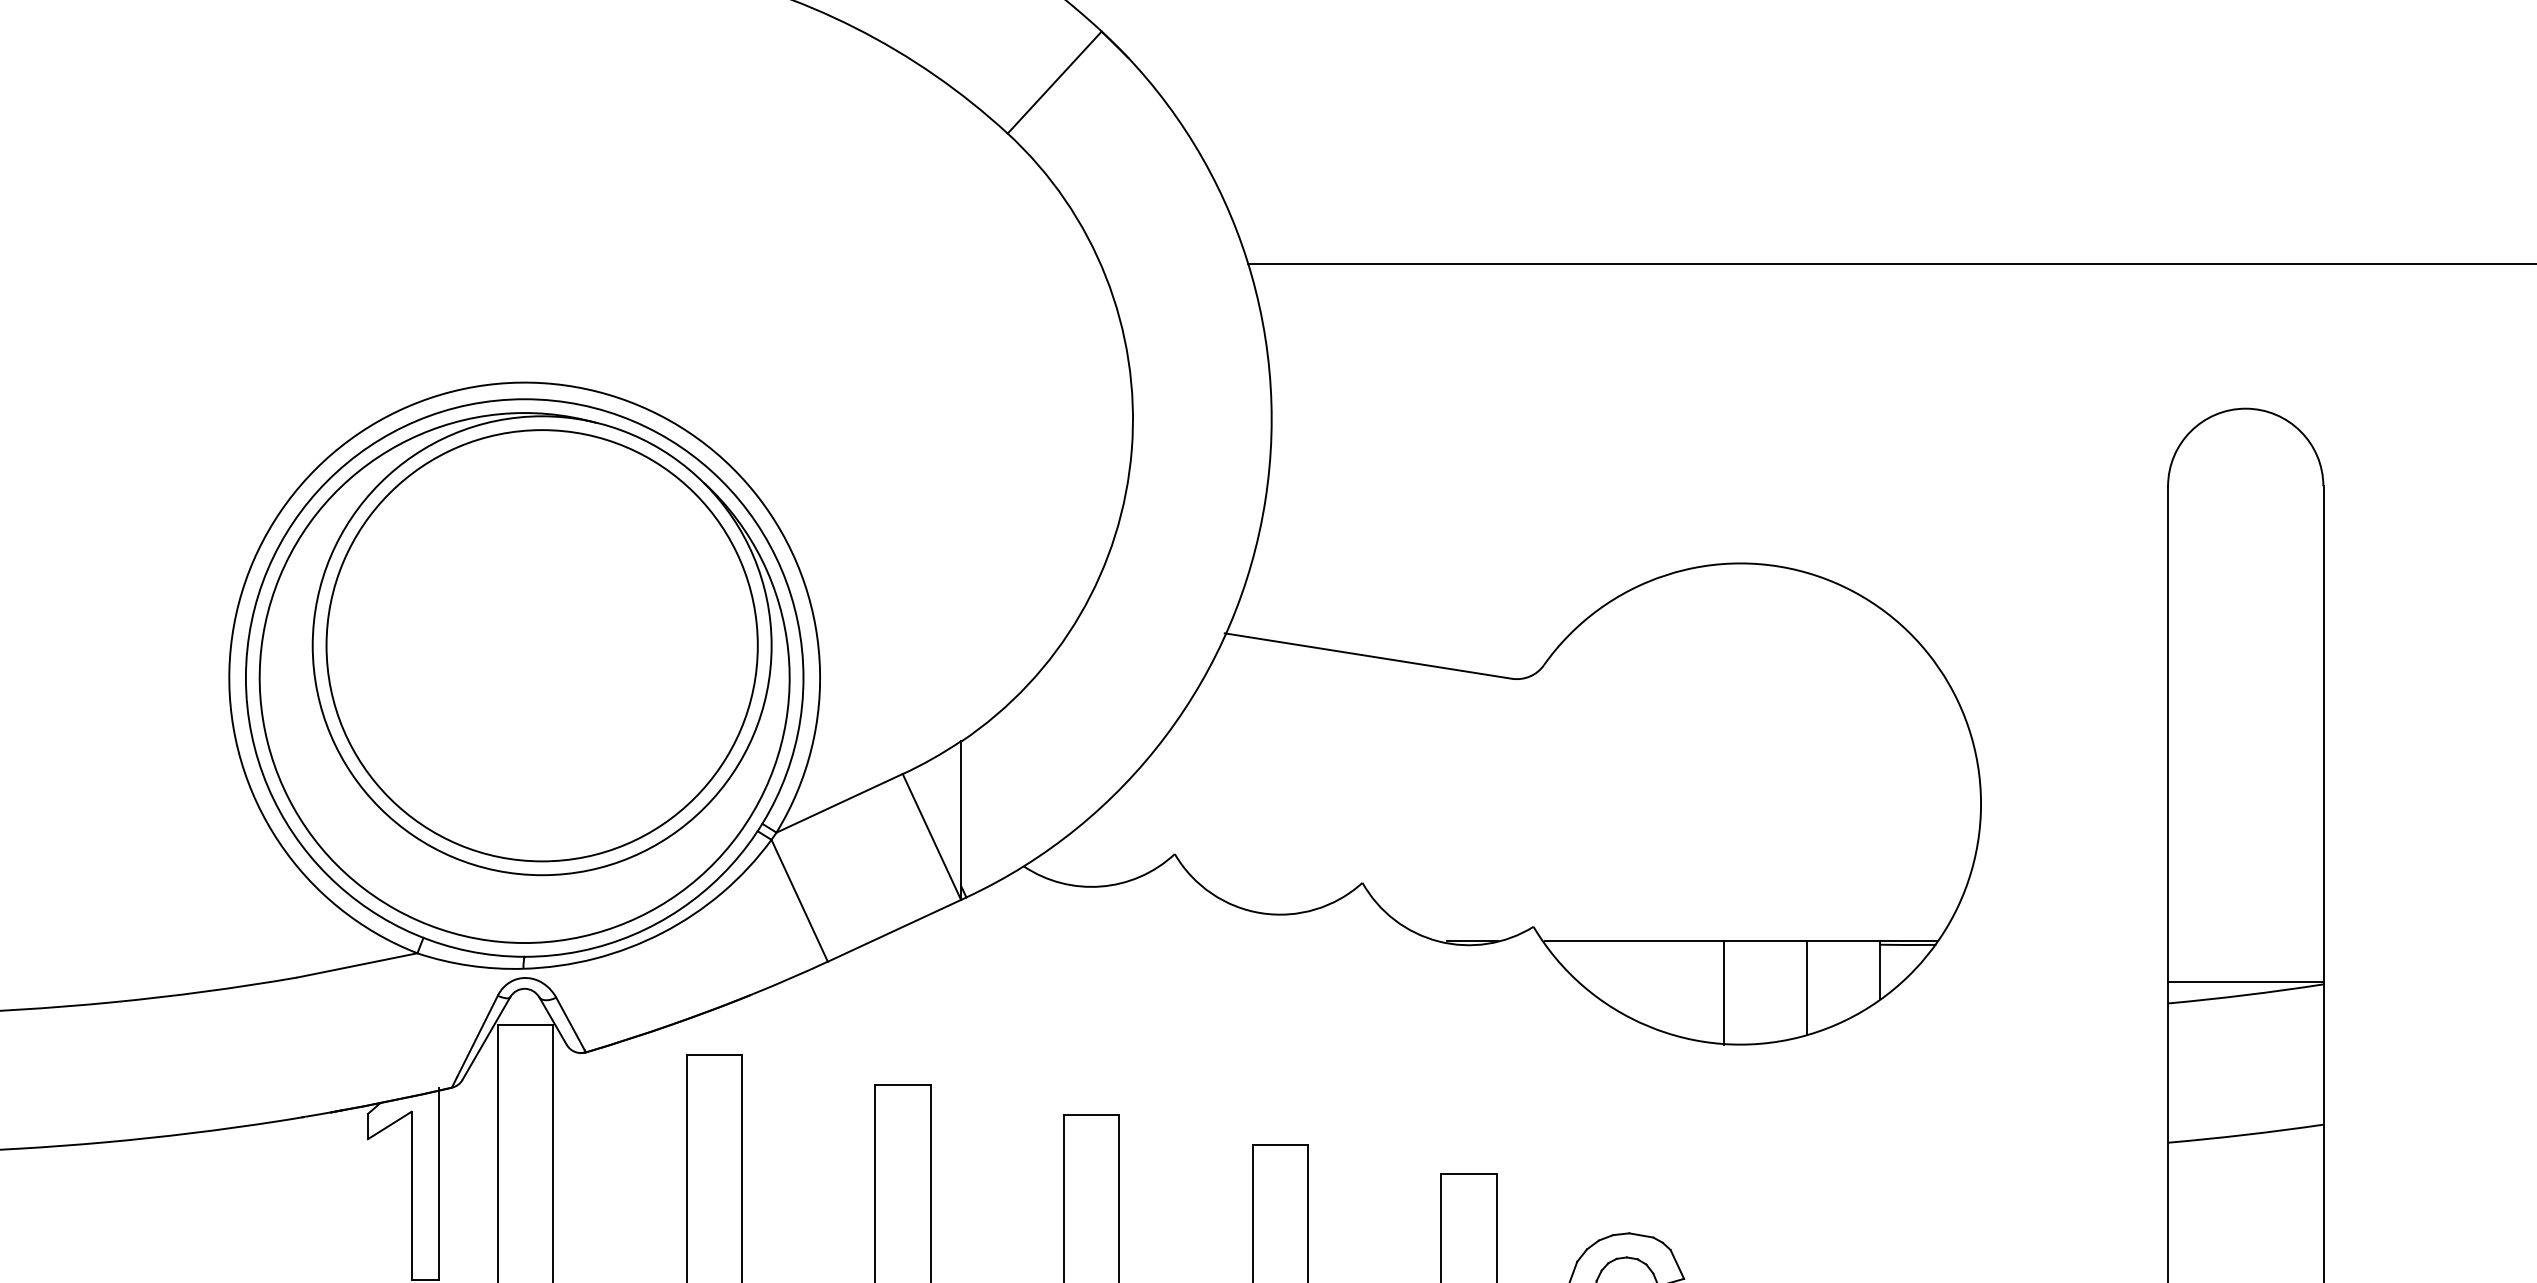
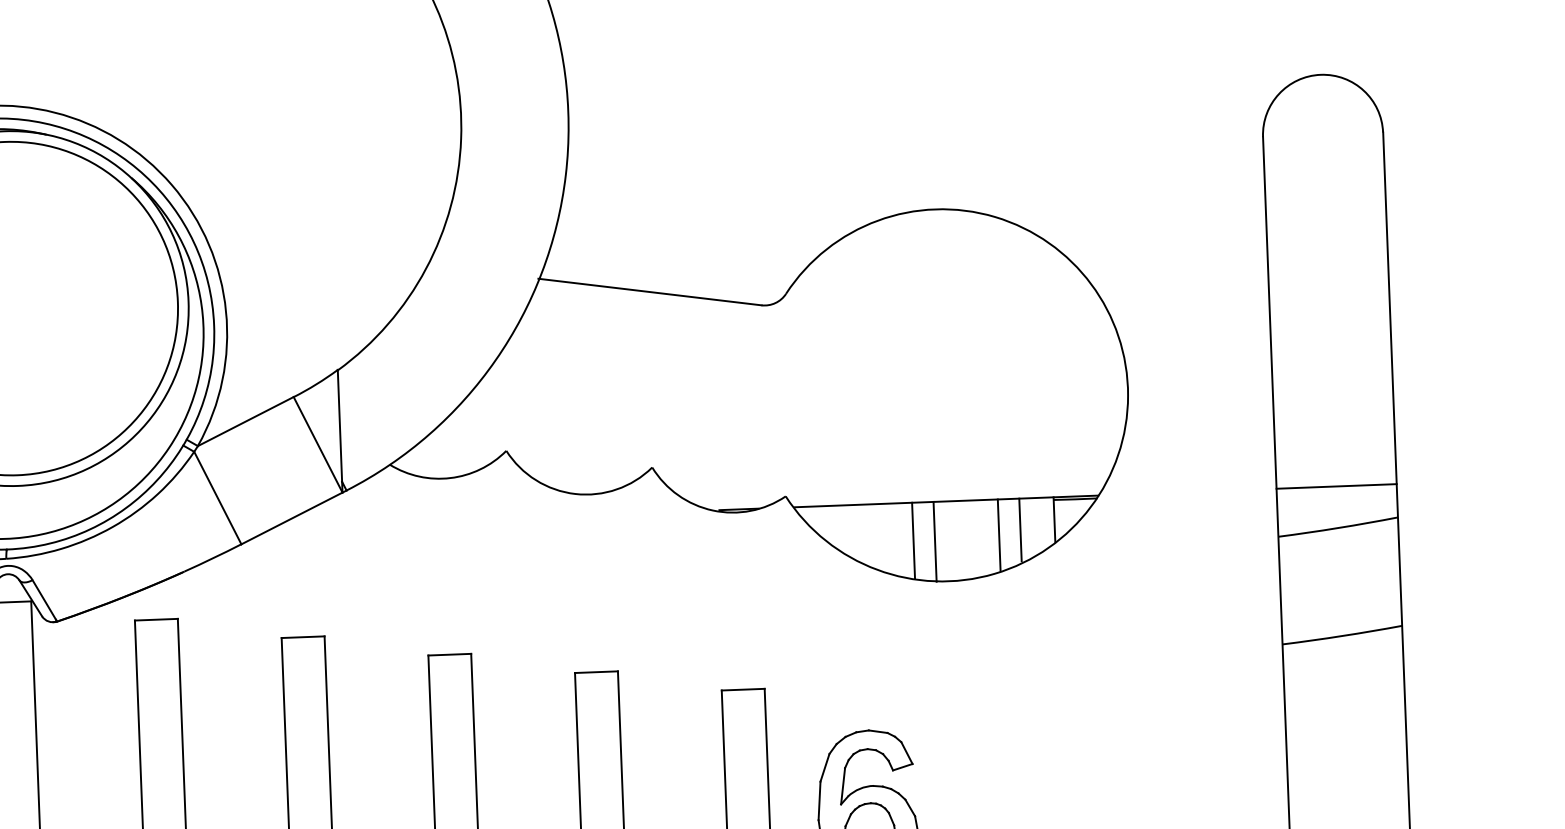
line: (1835, 981) -> (1020, 529), added
line: (2245, 982) -> (1336, 486), moved
line: (1696, 989) -> (913, 540), added

